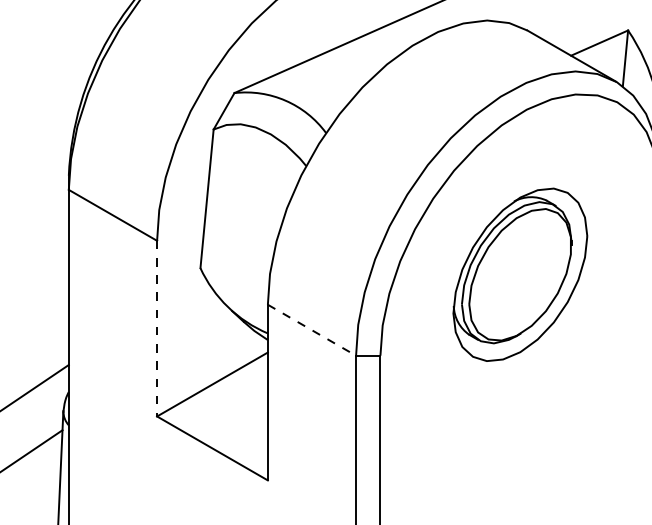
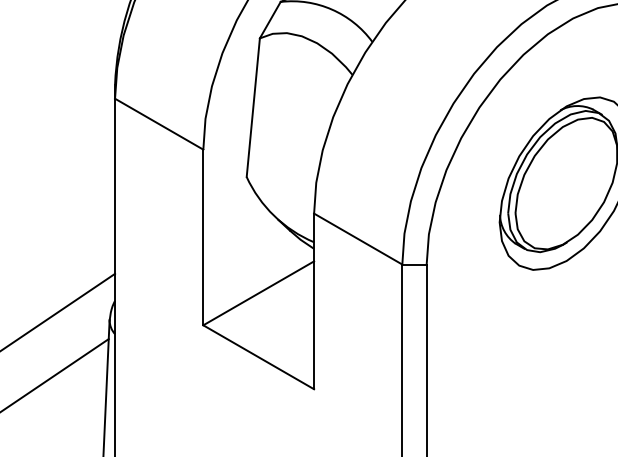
line: (157, 328) -> (203, 237), dashed -> solid
line: (311, 330) -> (357, 239), dashed -> solid

